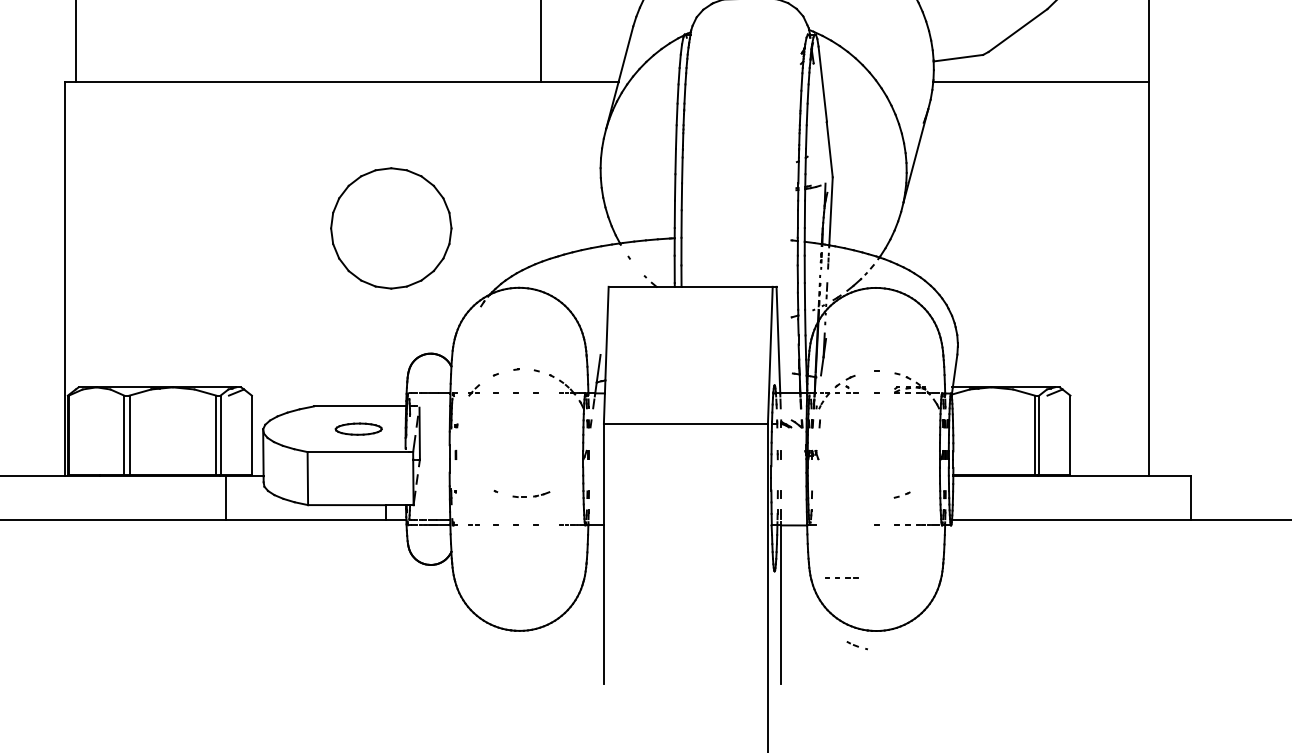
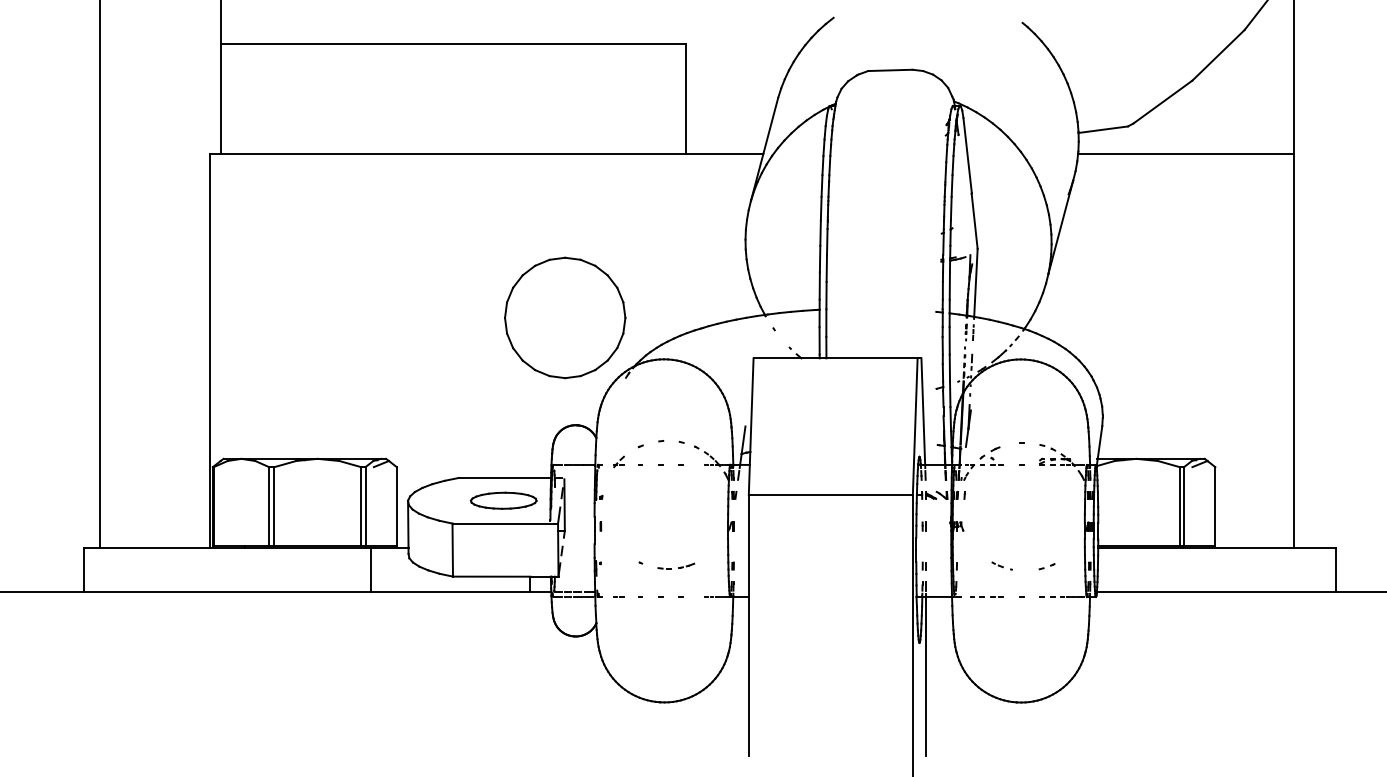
part: (391, 227) -> (565, 317), moved
part: (358, 428) -> (503, 500), size x1.43
line: (839, 577) -> (984, 596), moved
part: (856, 644) -> (1001, 565), moved

